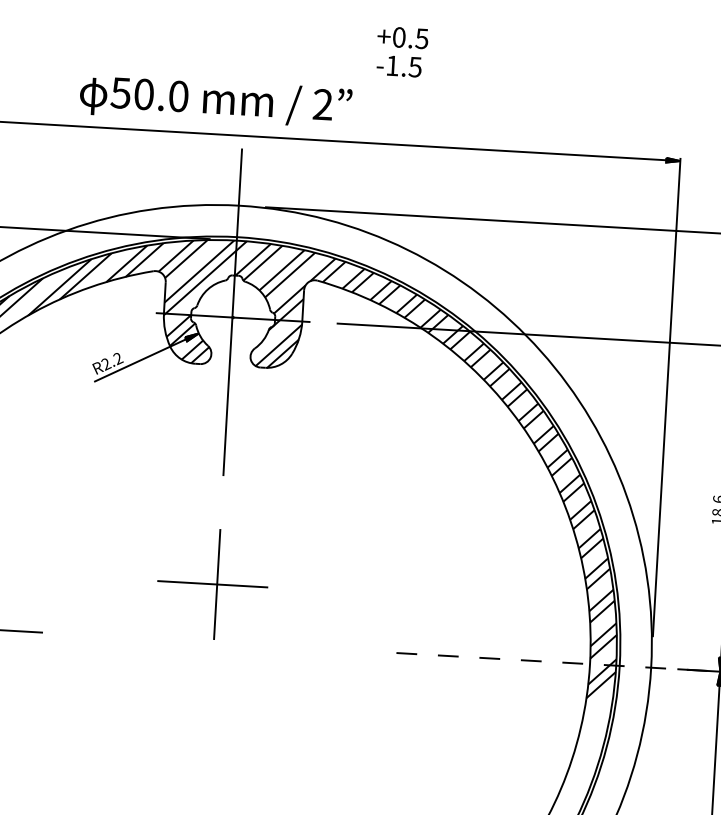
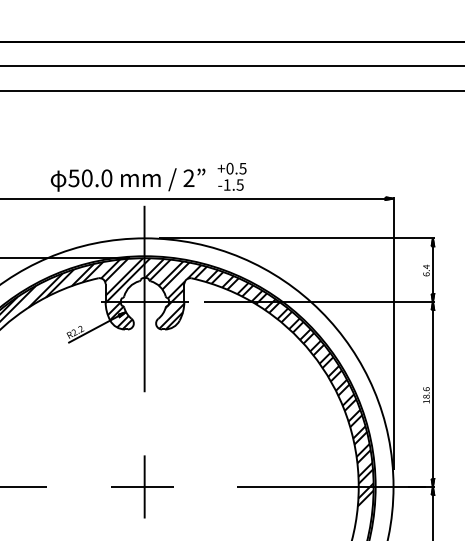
text: (401, 51) -> (231, 176), moved
part: (213, 583) -> (142, 486), moved
line: (540, 660) -> (330, 486), dashed -> solid

